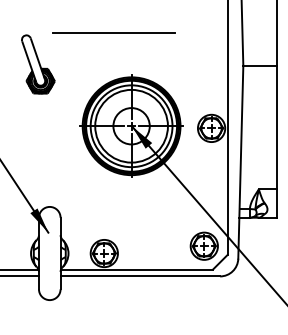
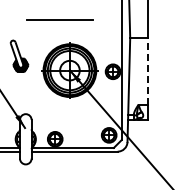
part: (38, 62) -> (19, 55), moved
line: (277, 126) -> (148, 70), solid -> dashed

